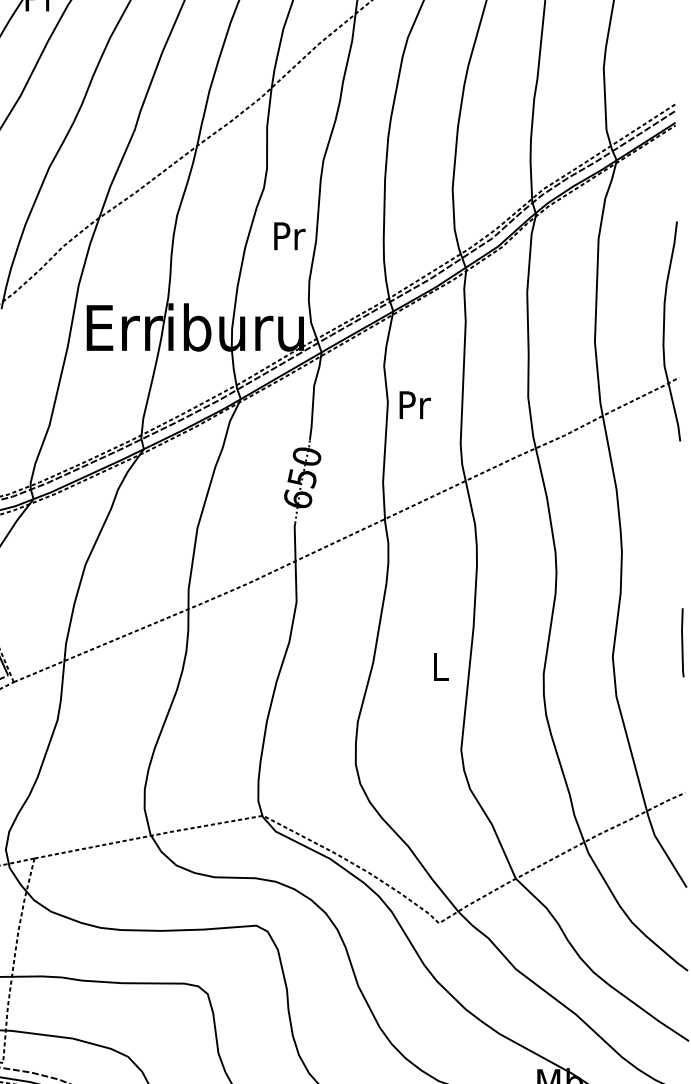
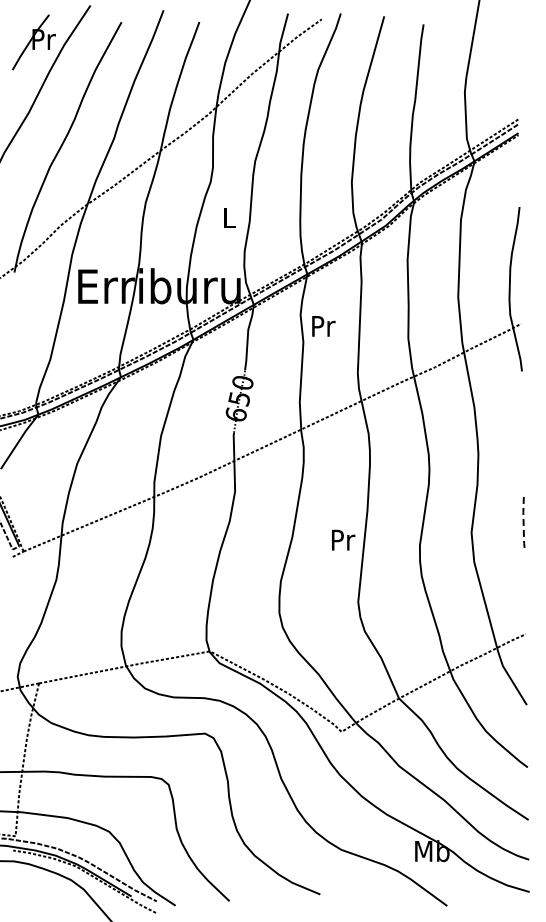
text: (289, 235) -> (229, 217), Pr -> L
text: (414, 405) -> (323, 326), moved
line: (682, 642) -> (523, 521), solid -> dashed
text: (441, 666) -> (343, 539), L -> Pr

